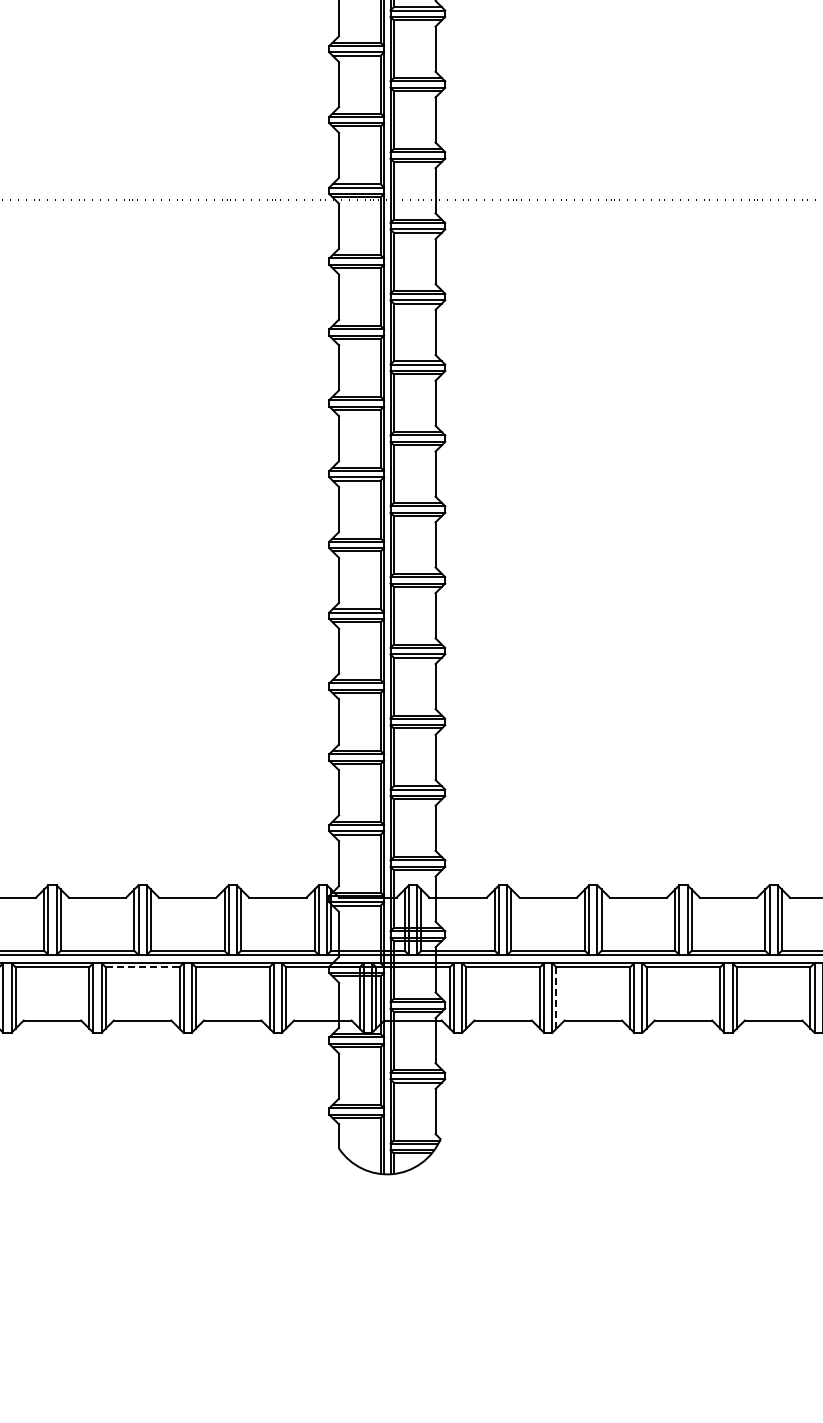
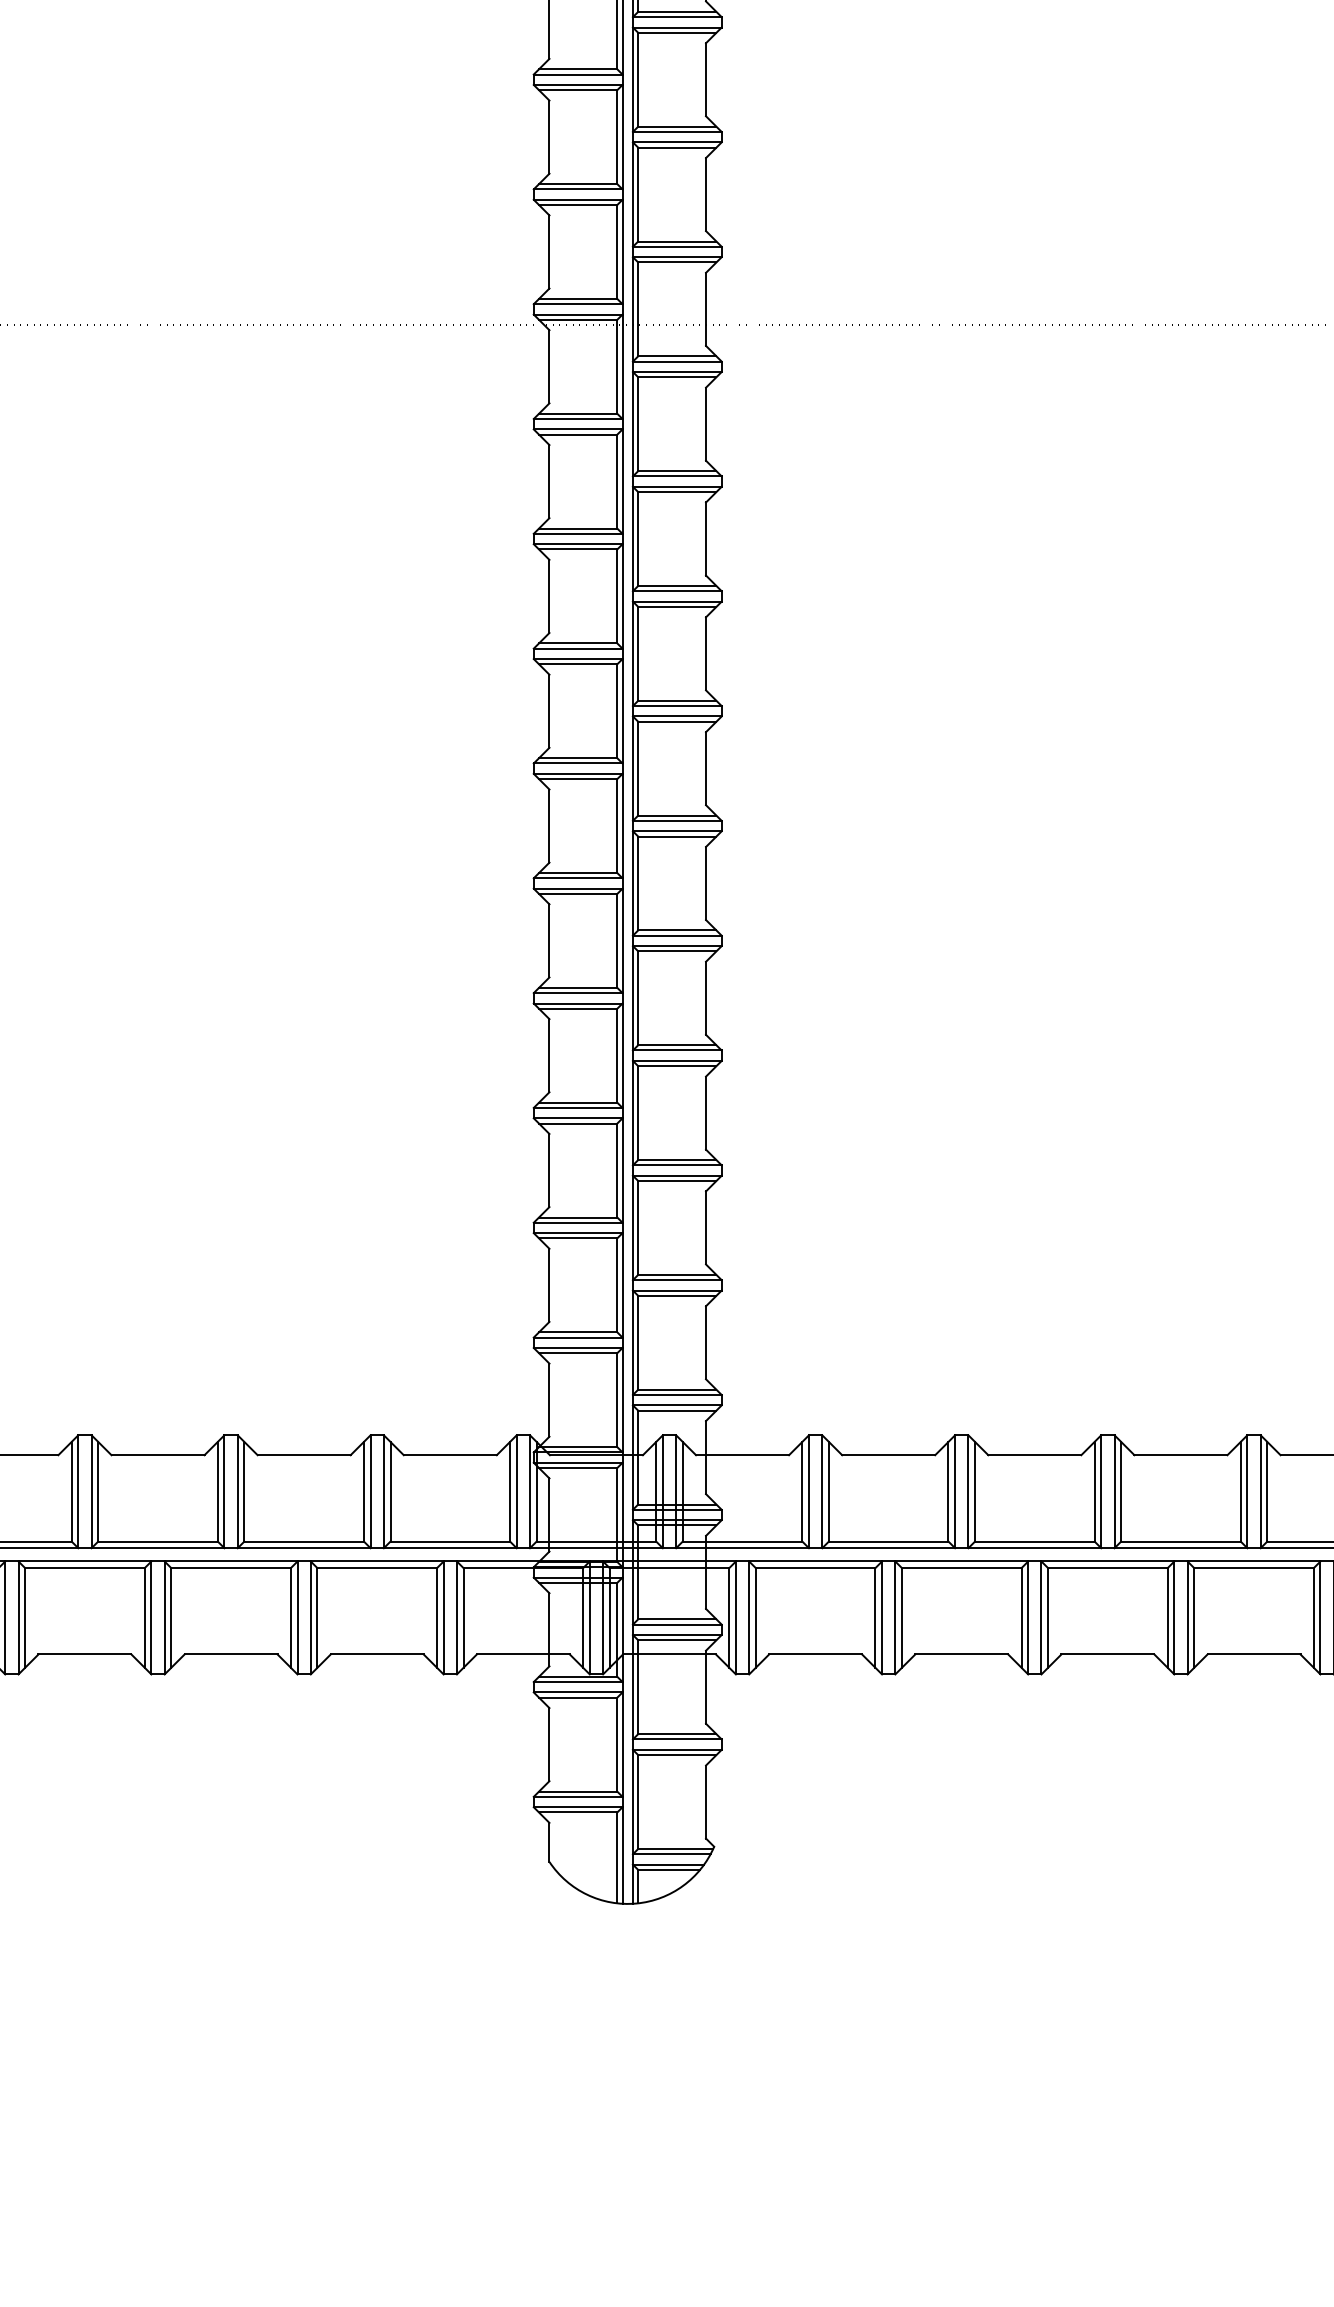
line: (142, 967) -> (230, 1568), dashed -> solid
line: (556, 997) -> (902, 1617), dashed -> solid

